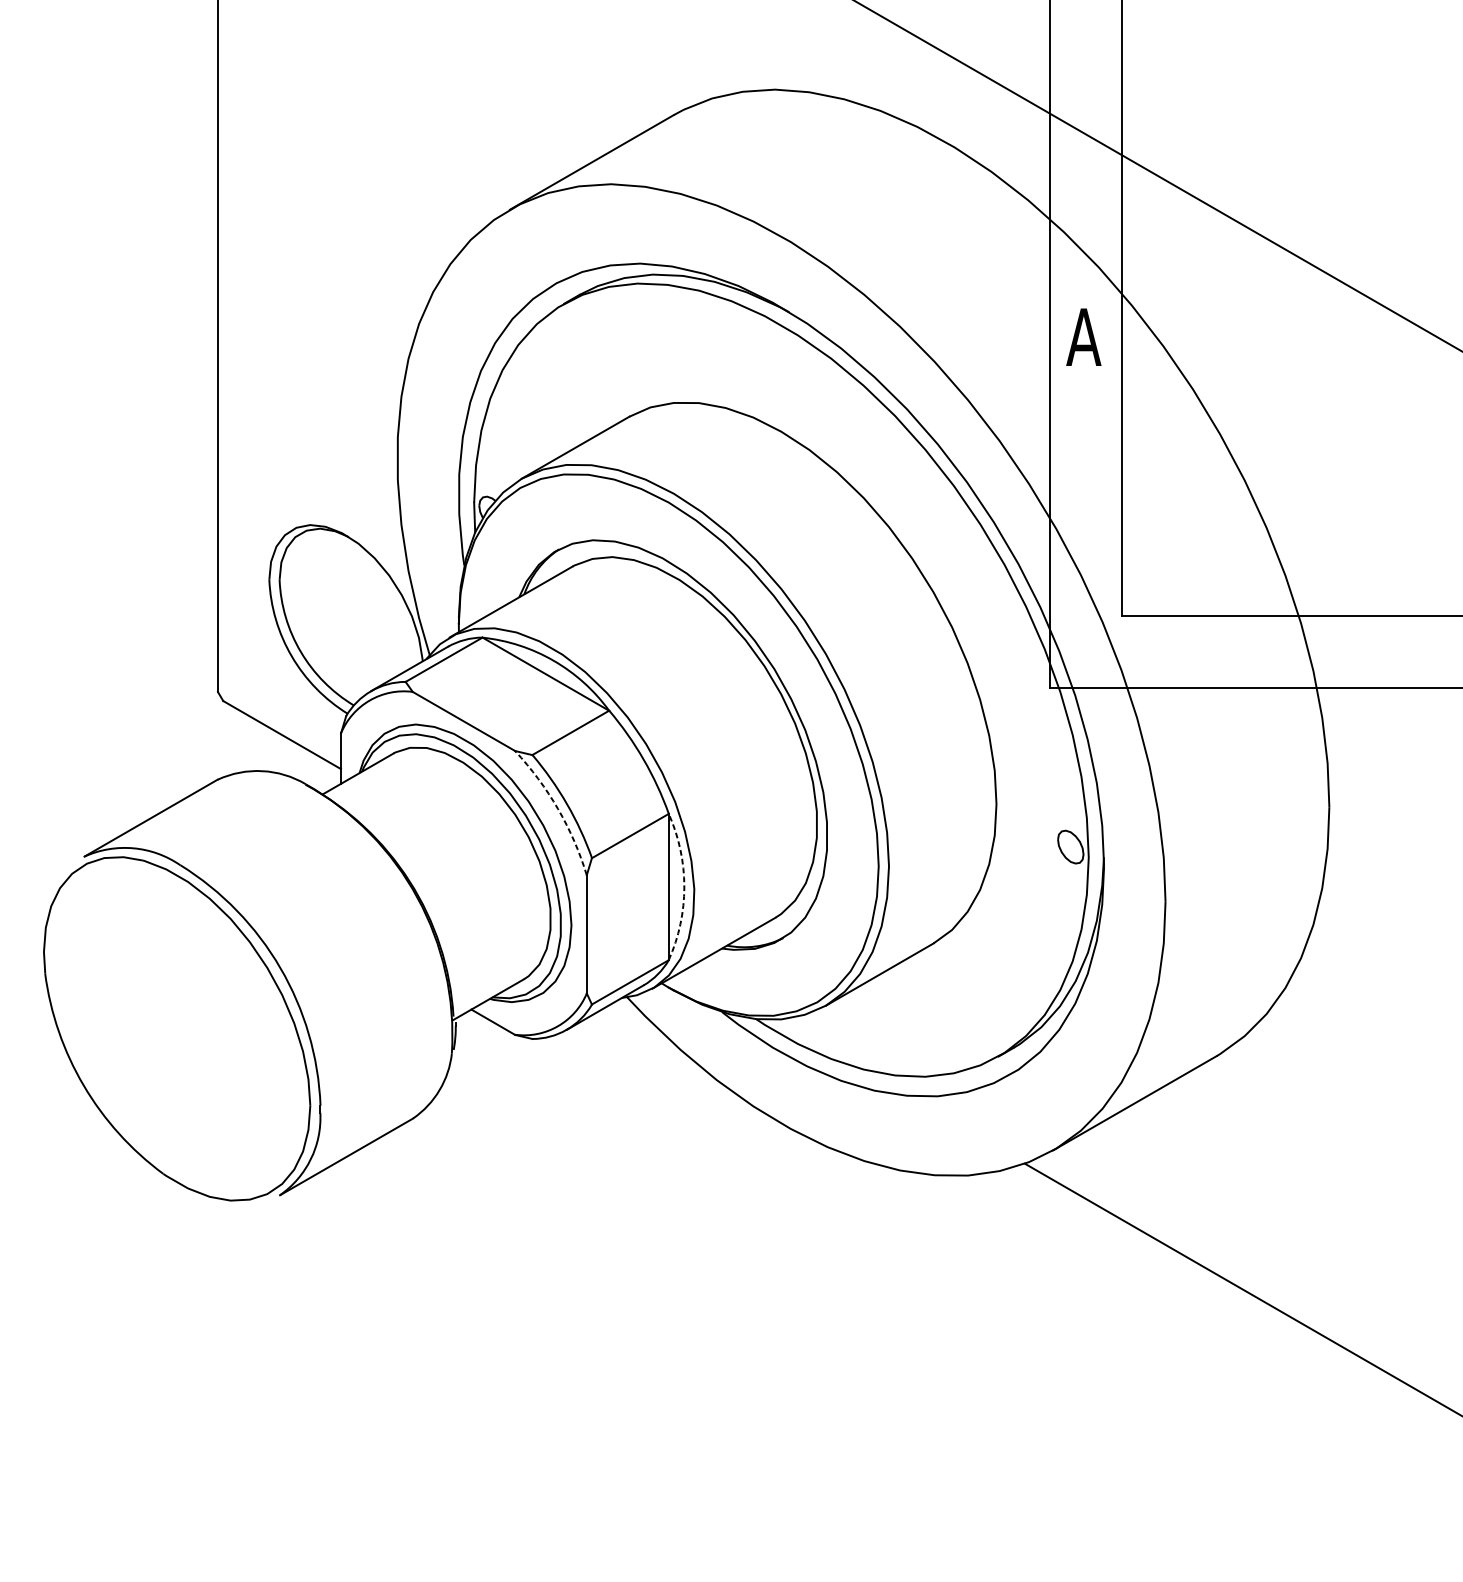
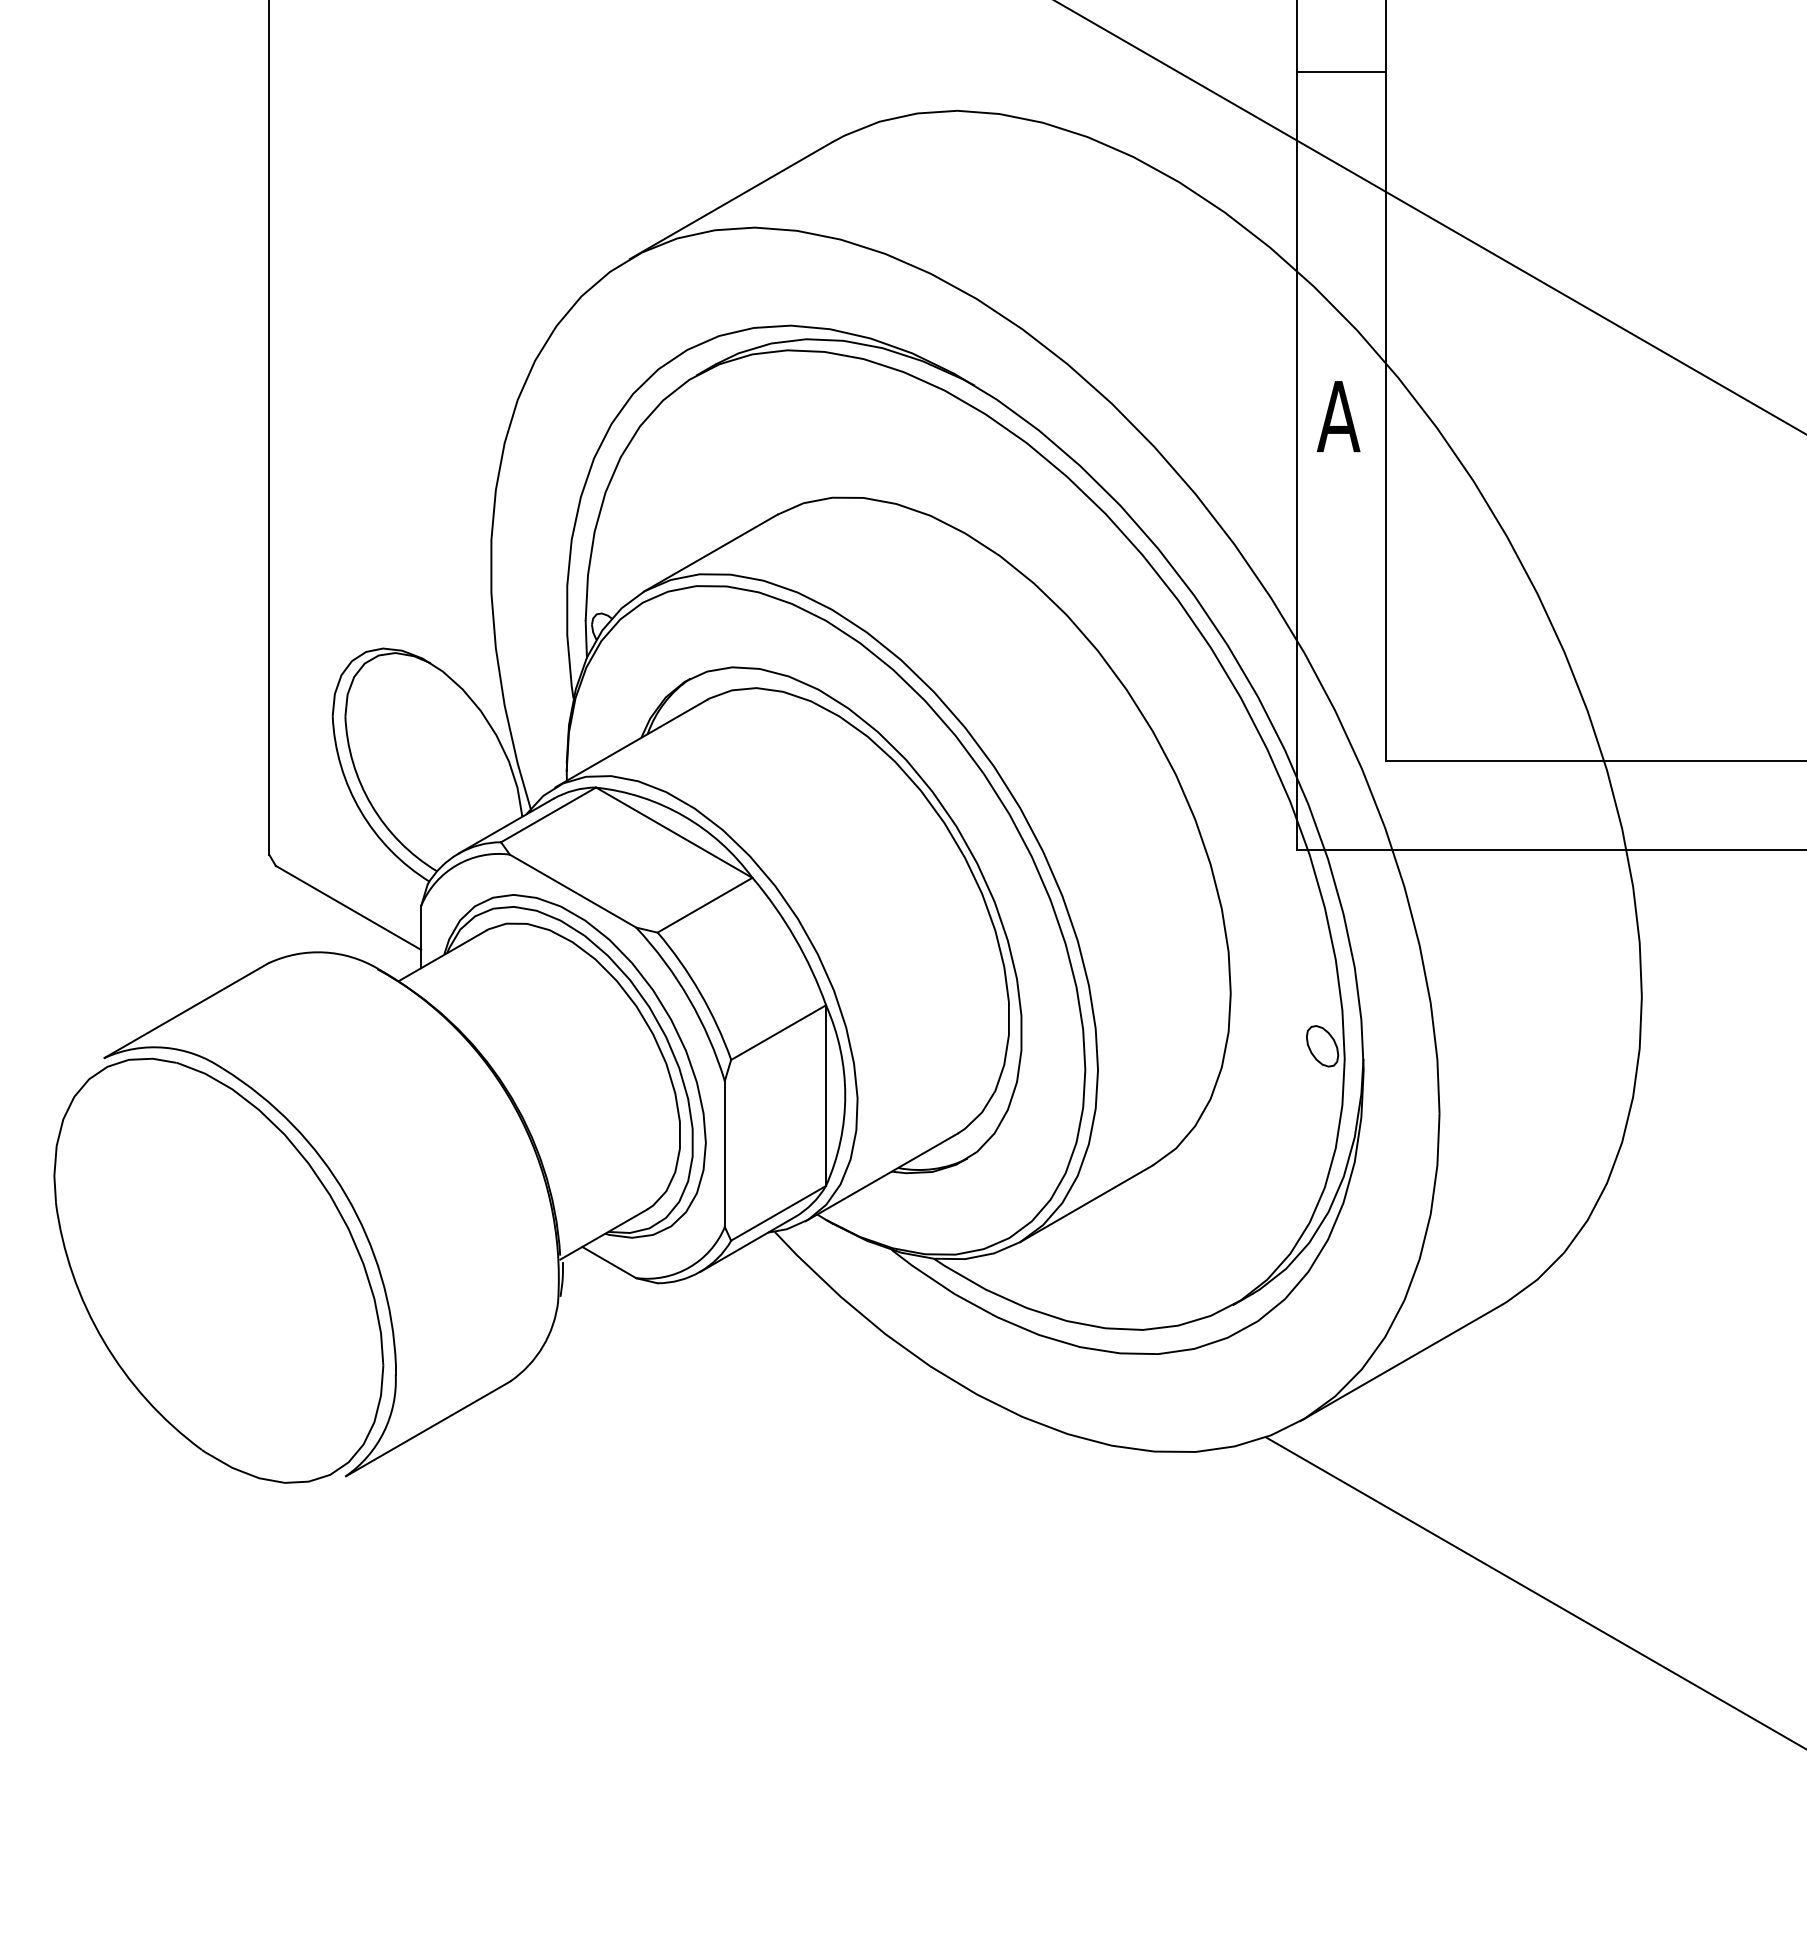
line: (1086, 57) -> (1341, 71), added
arc: (558, 809) -> (689, 999), dashed -> solid
arc: (684, 886) -> (845, 1095), dashed -> solid

